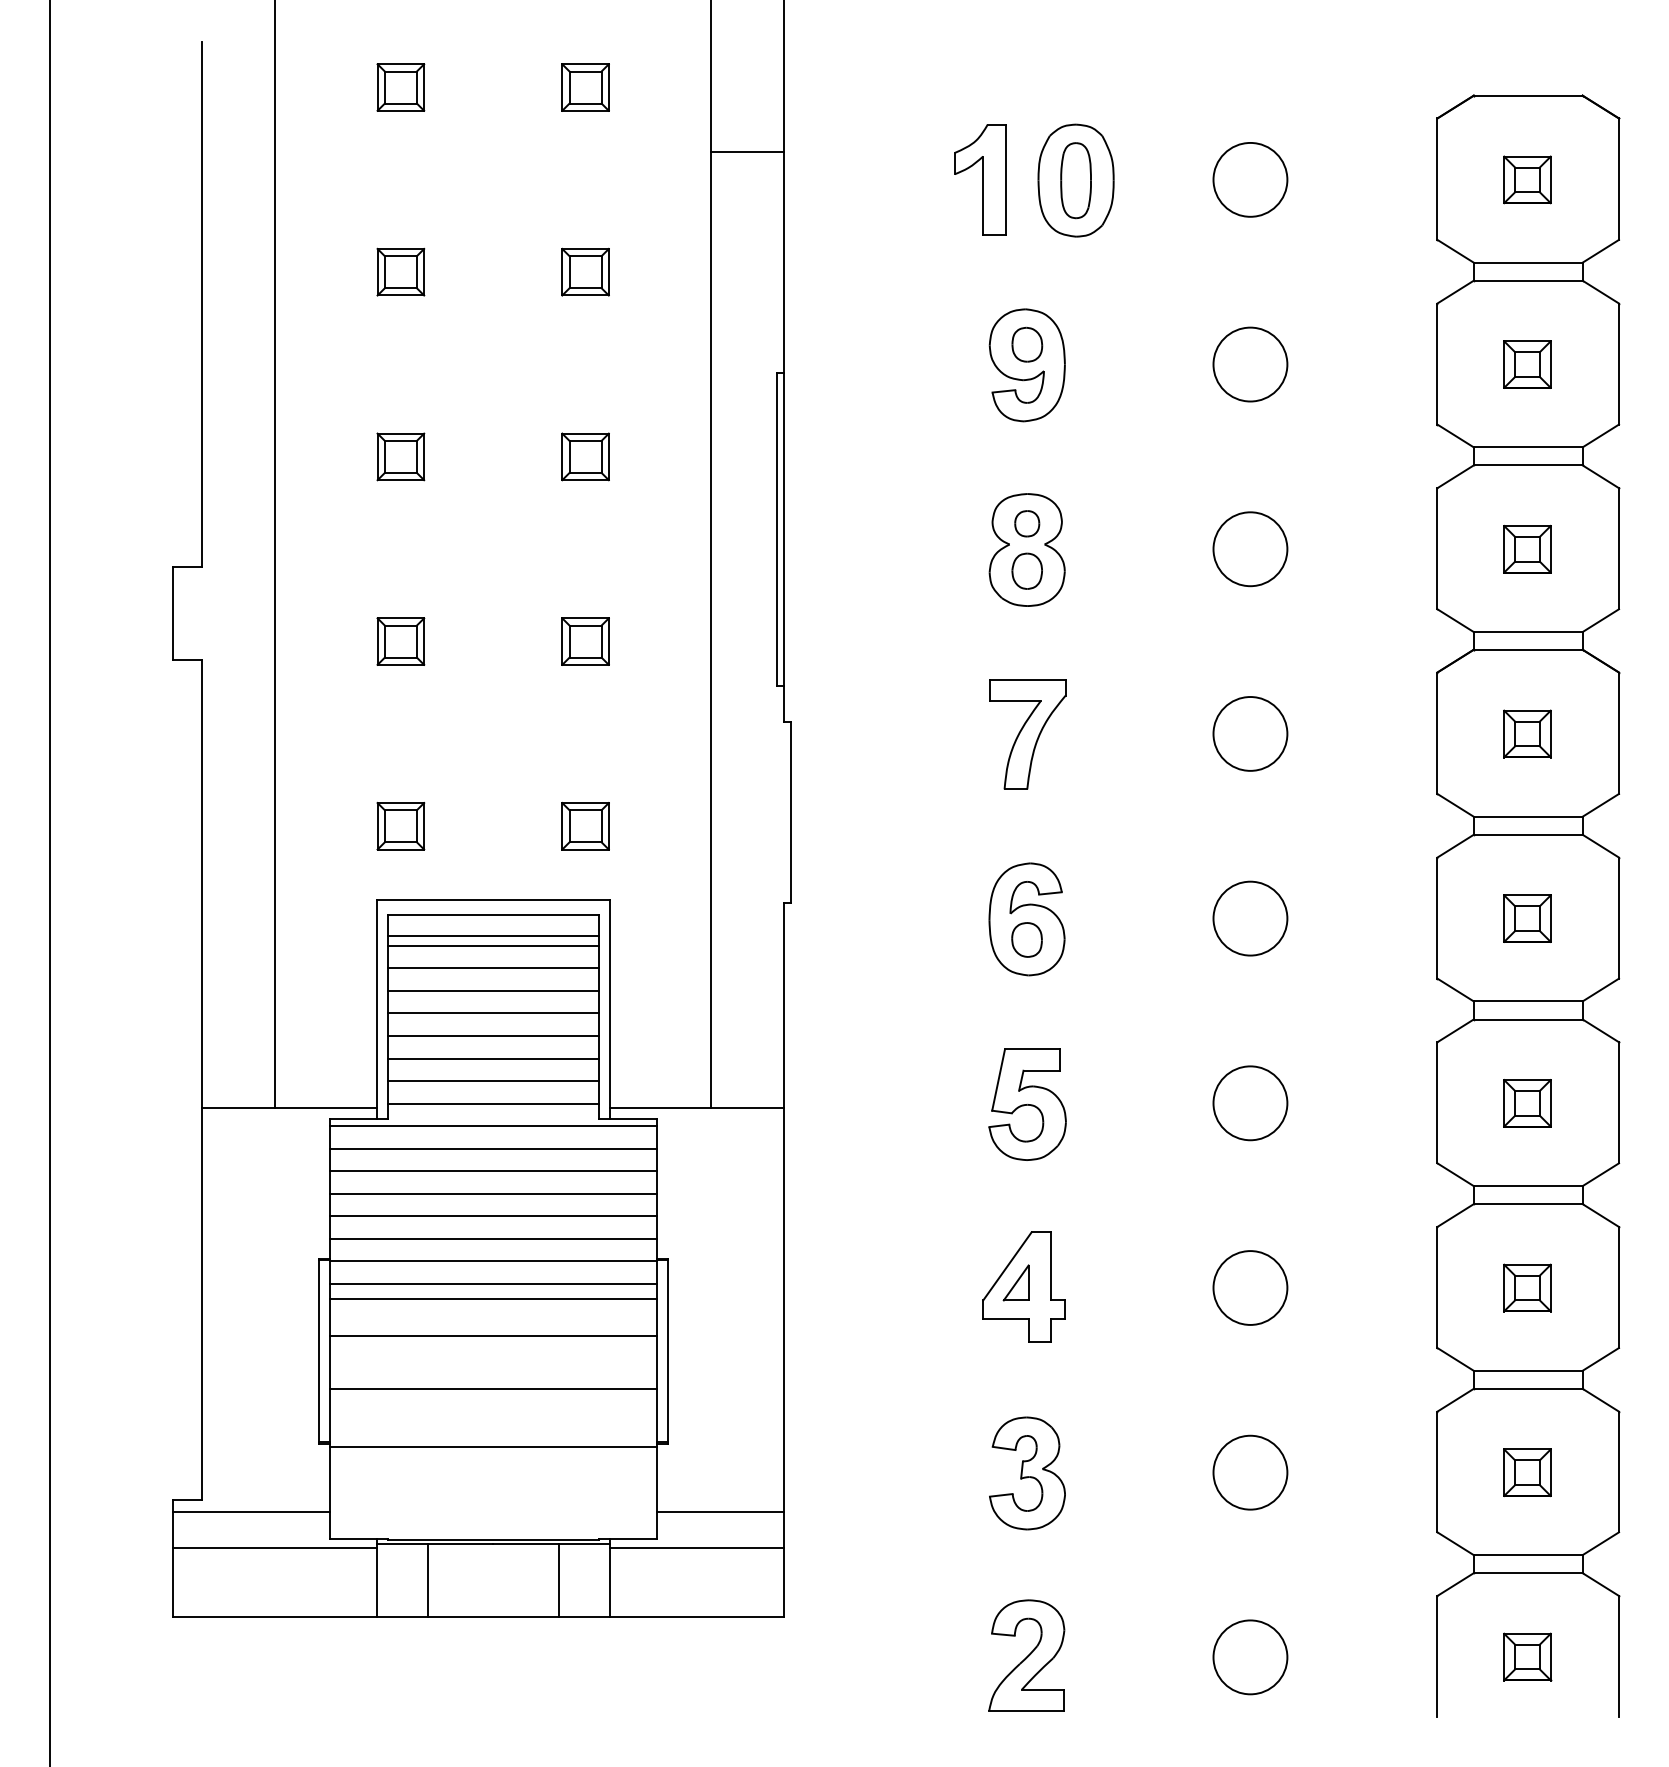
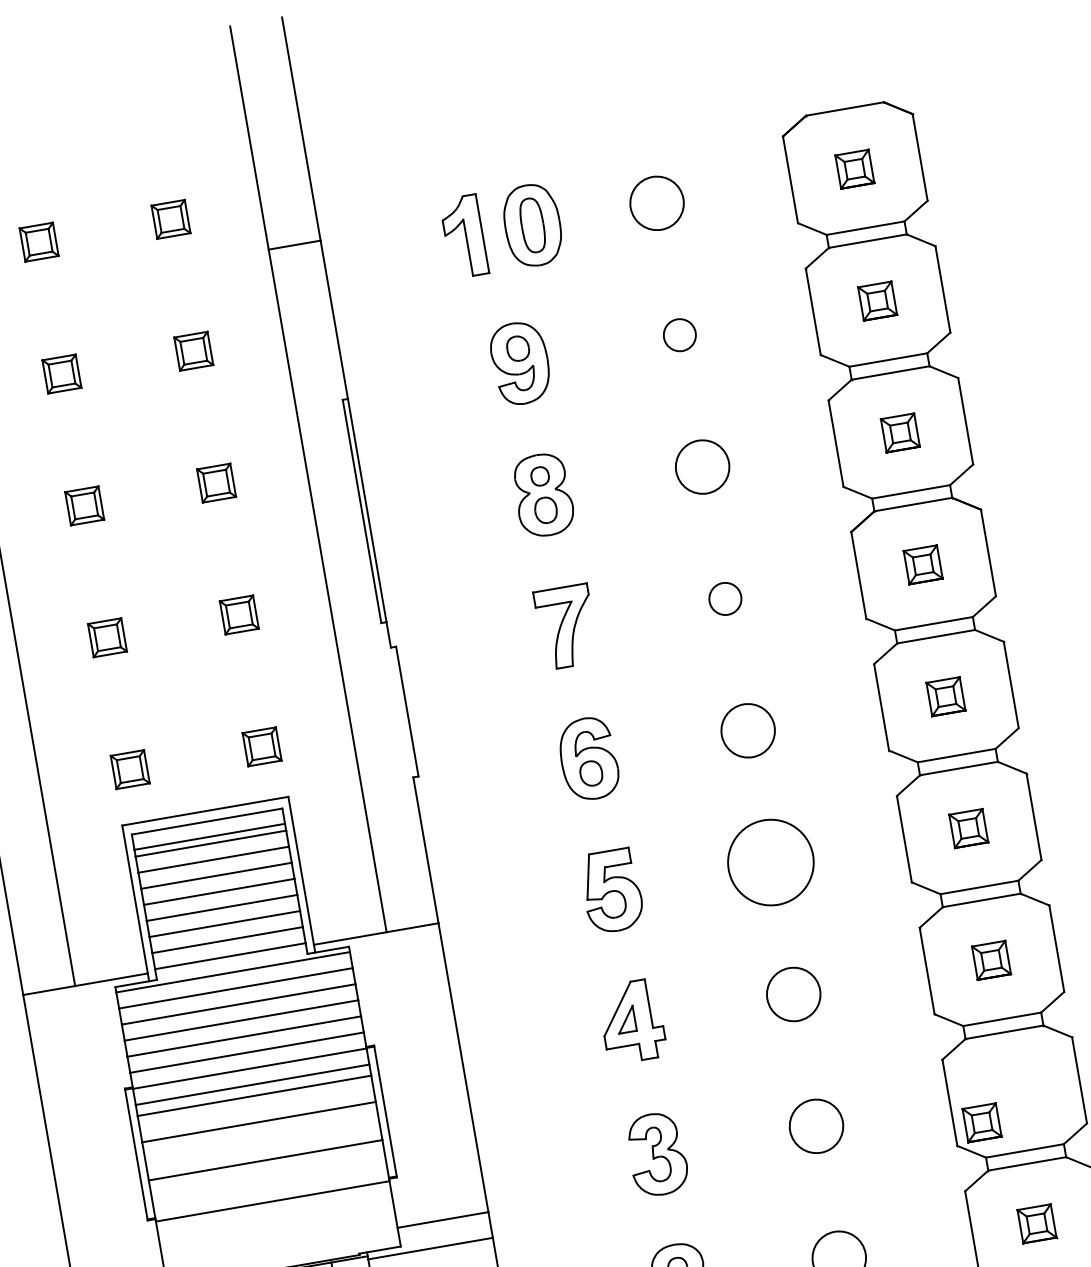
circle: (1250, 364) -> (679, 335), size x0.6
circle: (1250, 733) -> (725, 598), size x0.6
circle: (1250, 1103) -> (771, 862), size x1.6
part: (1527, 1472) -> (982, 1122), moved

